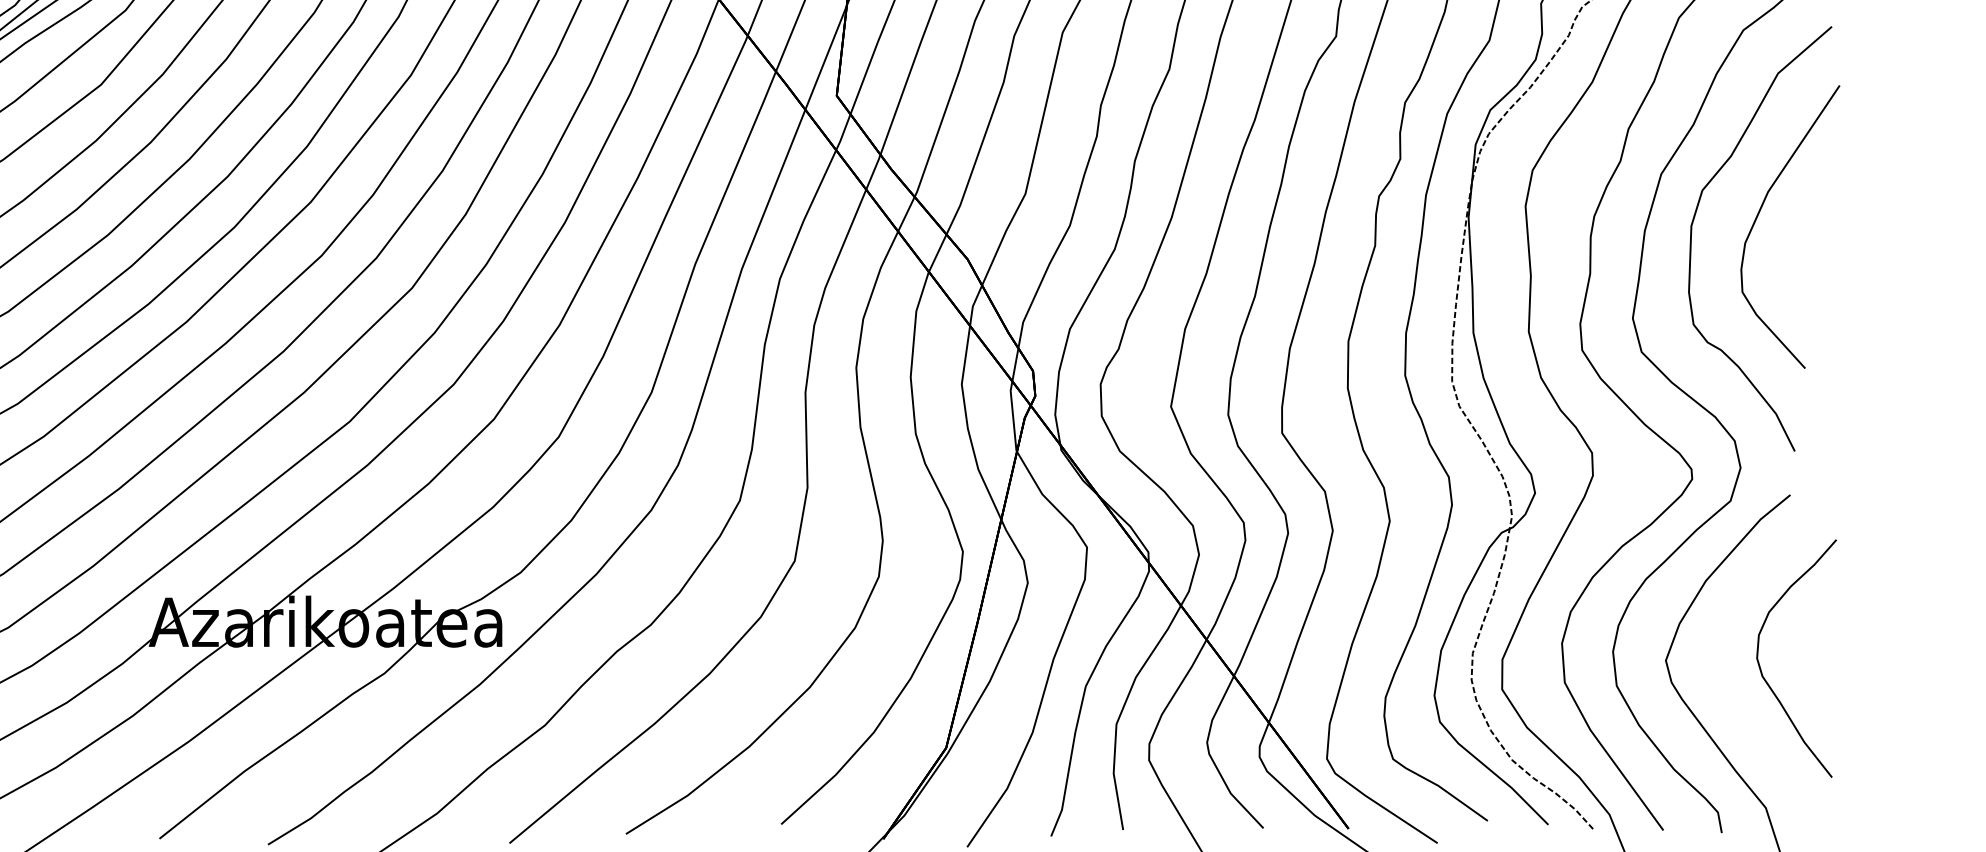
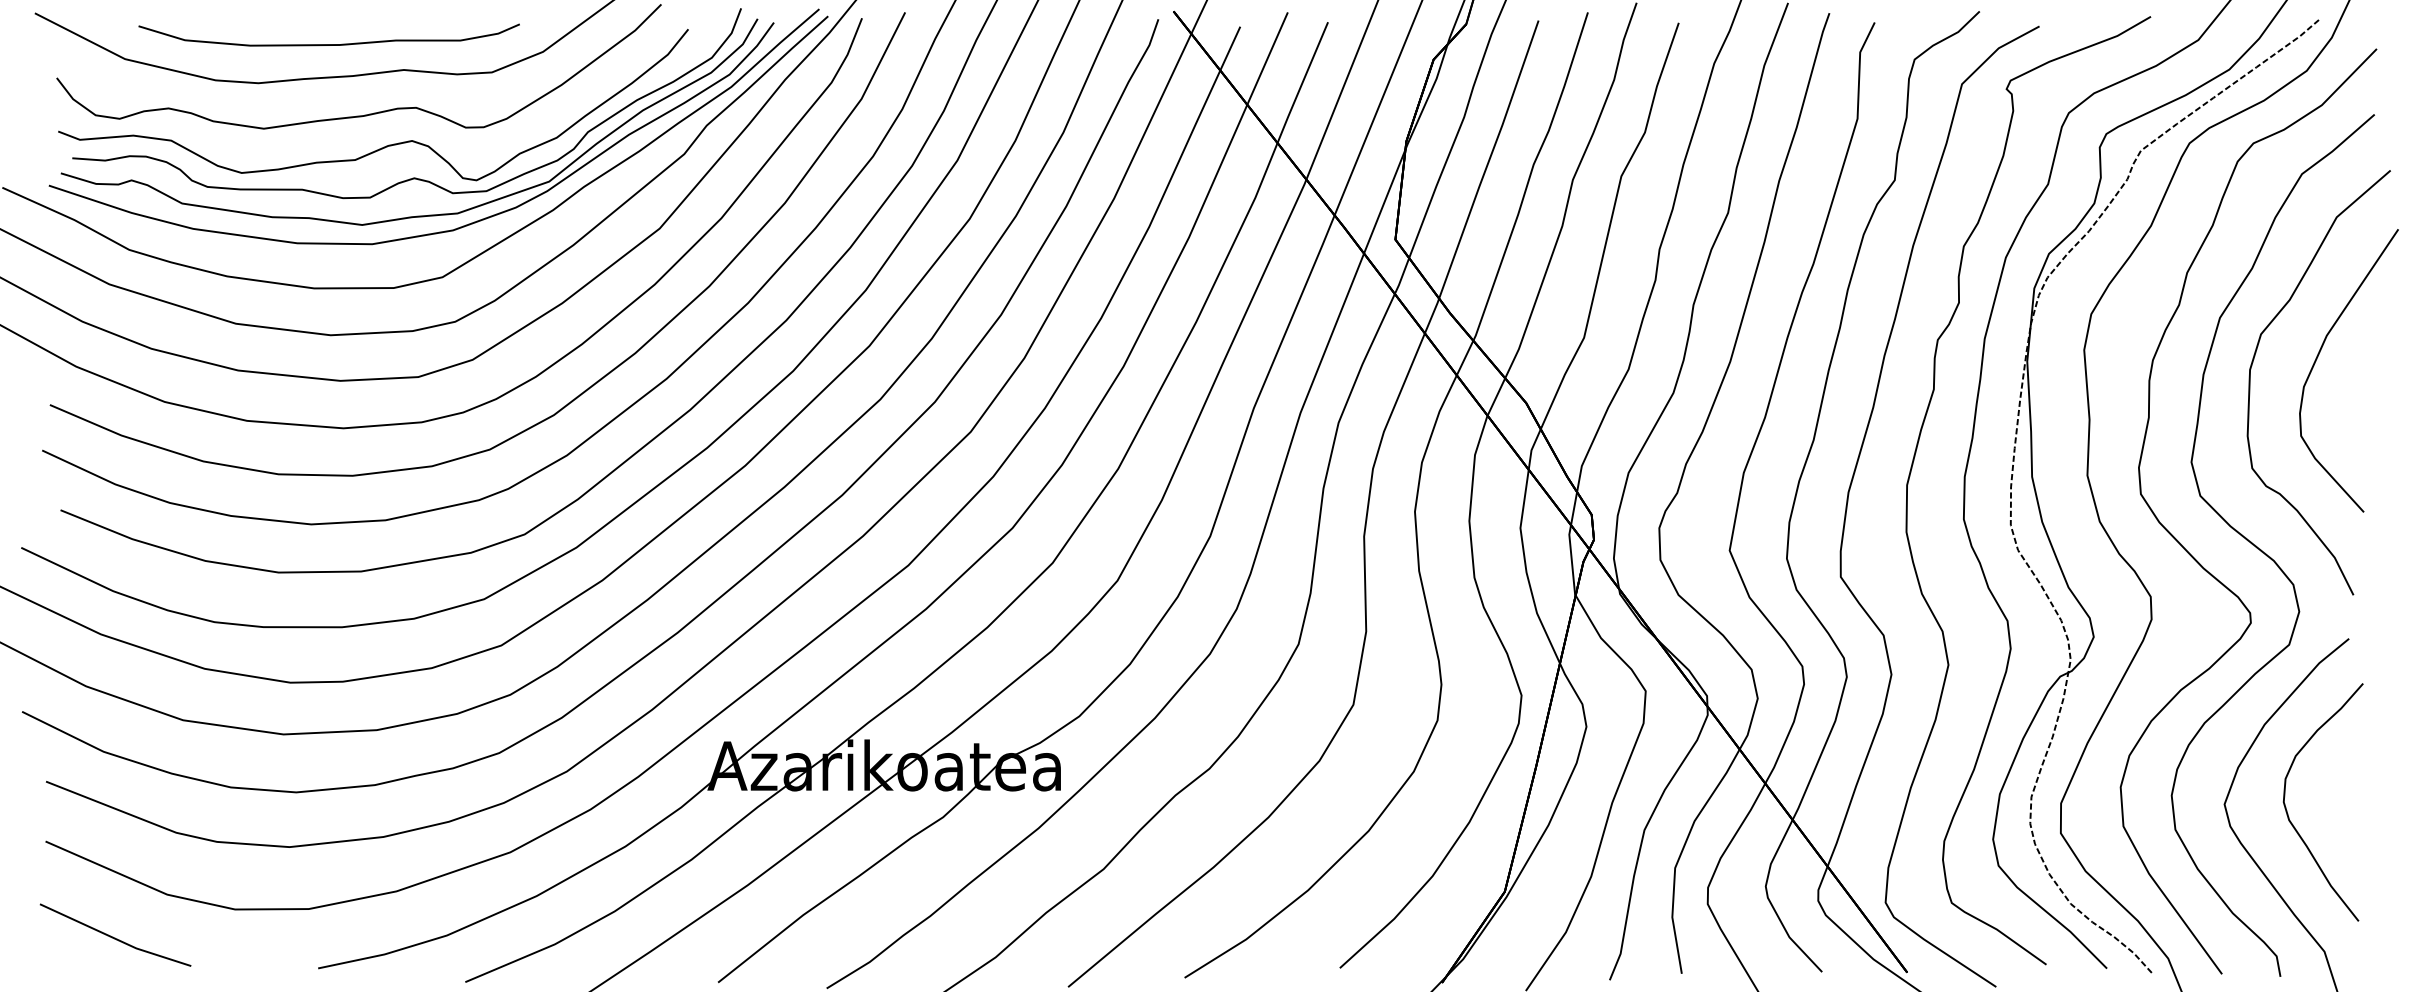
curve: (1761, 669) -> (2288, 813), moved

